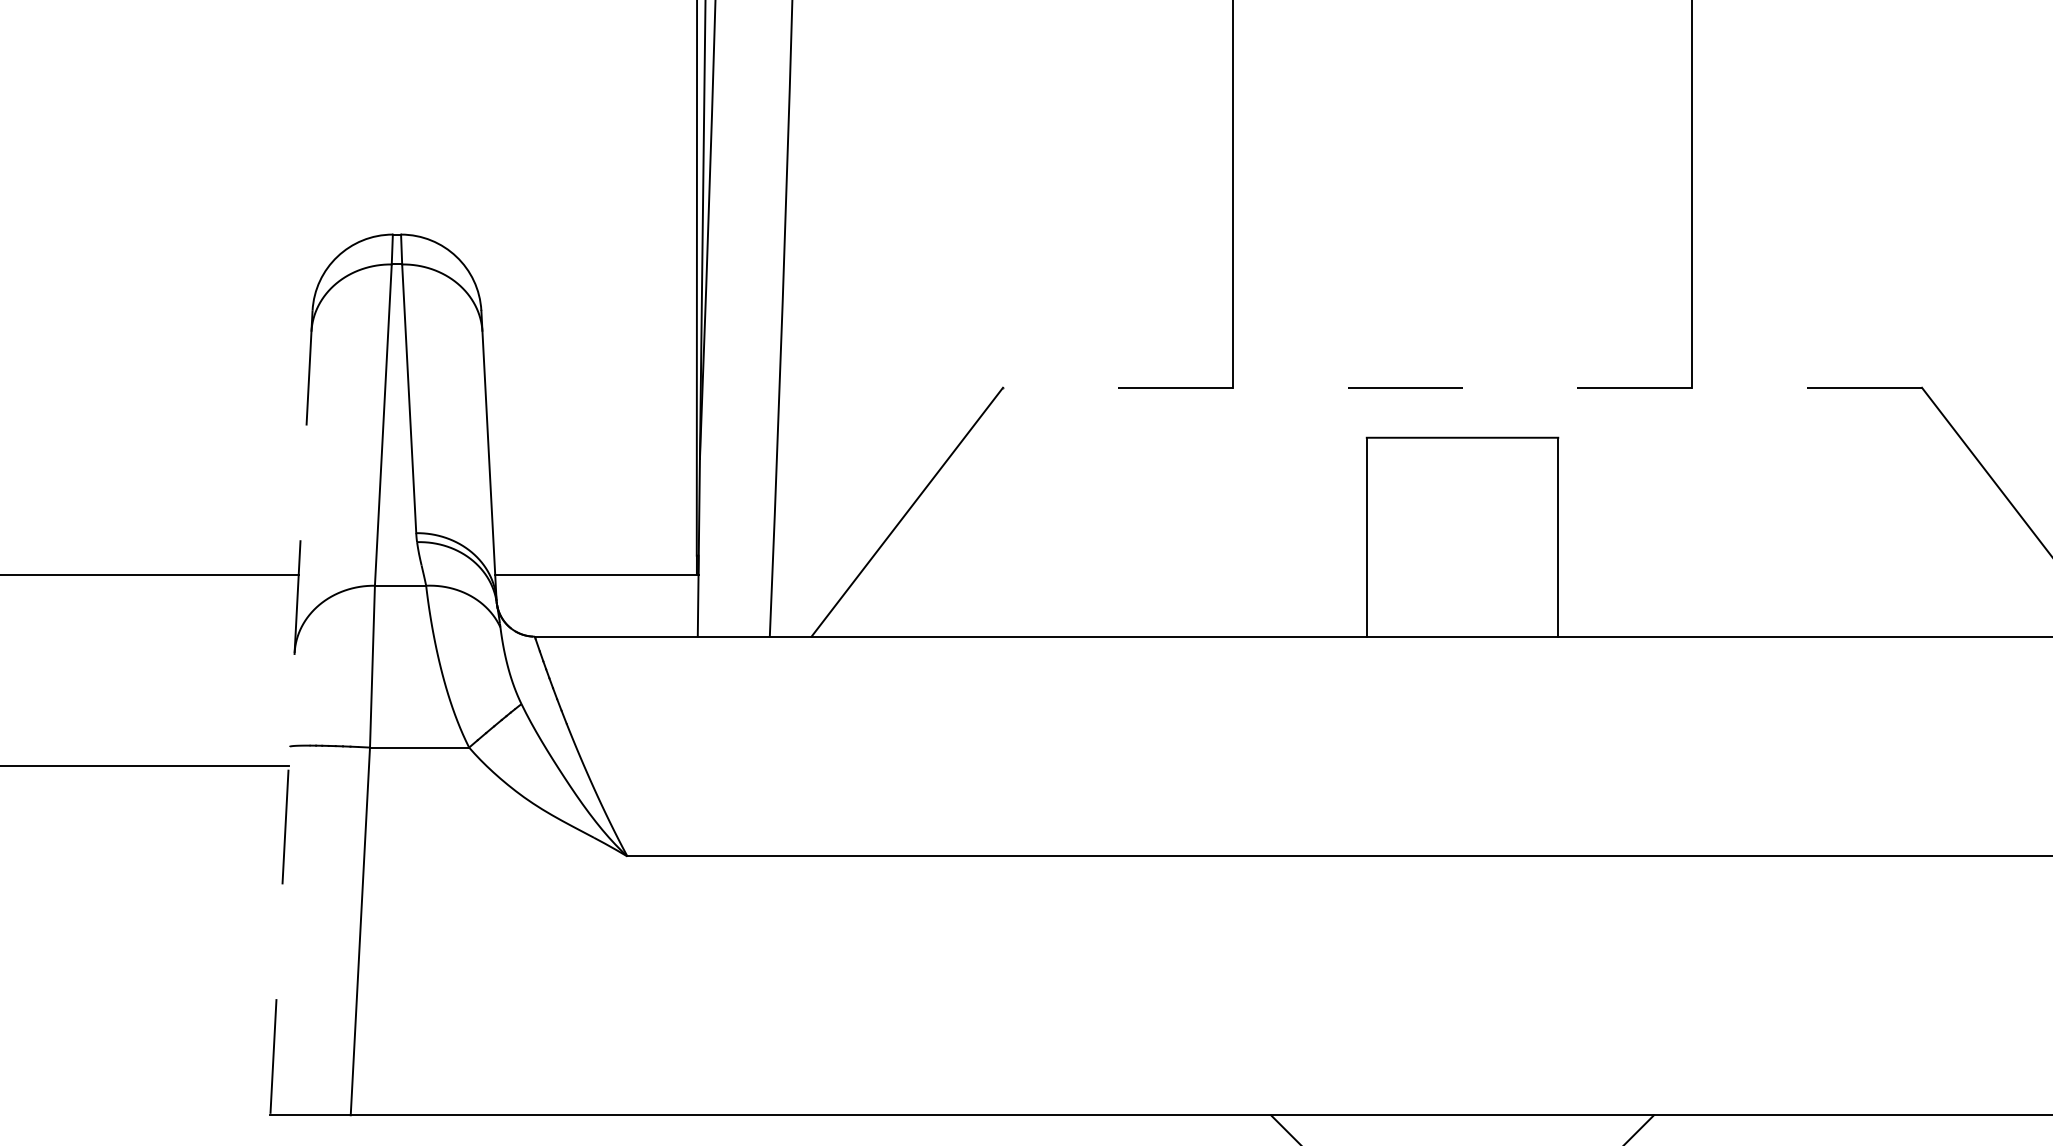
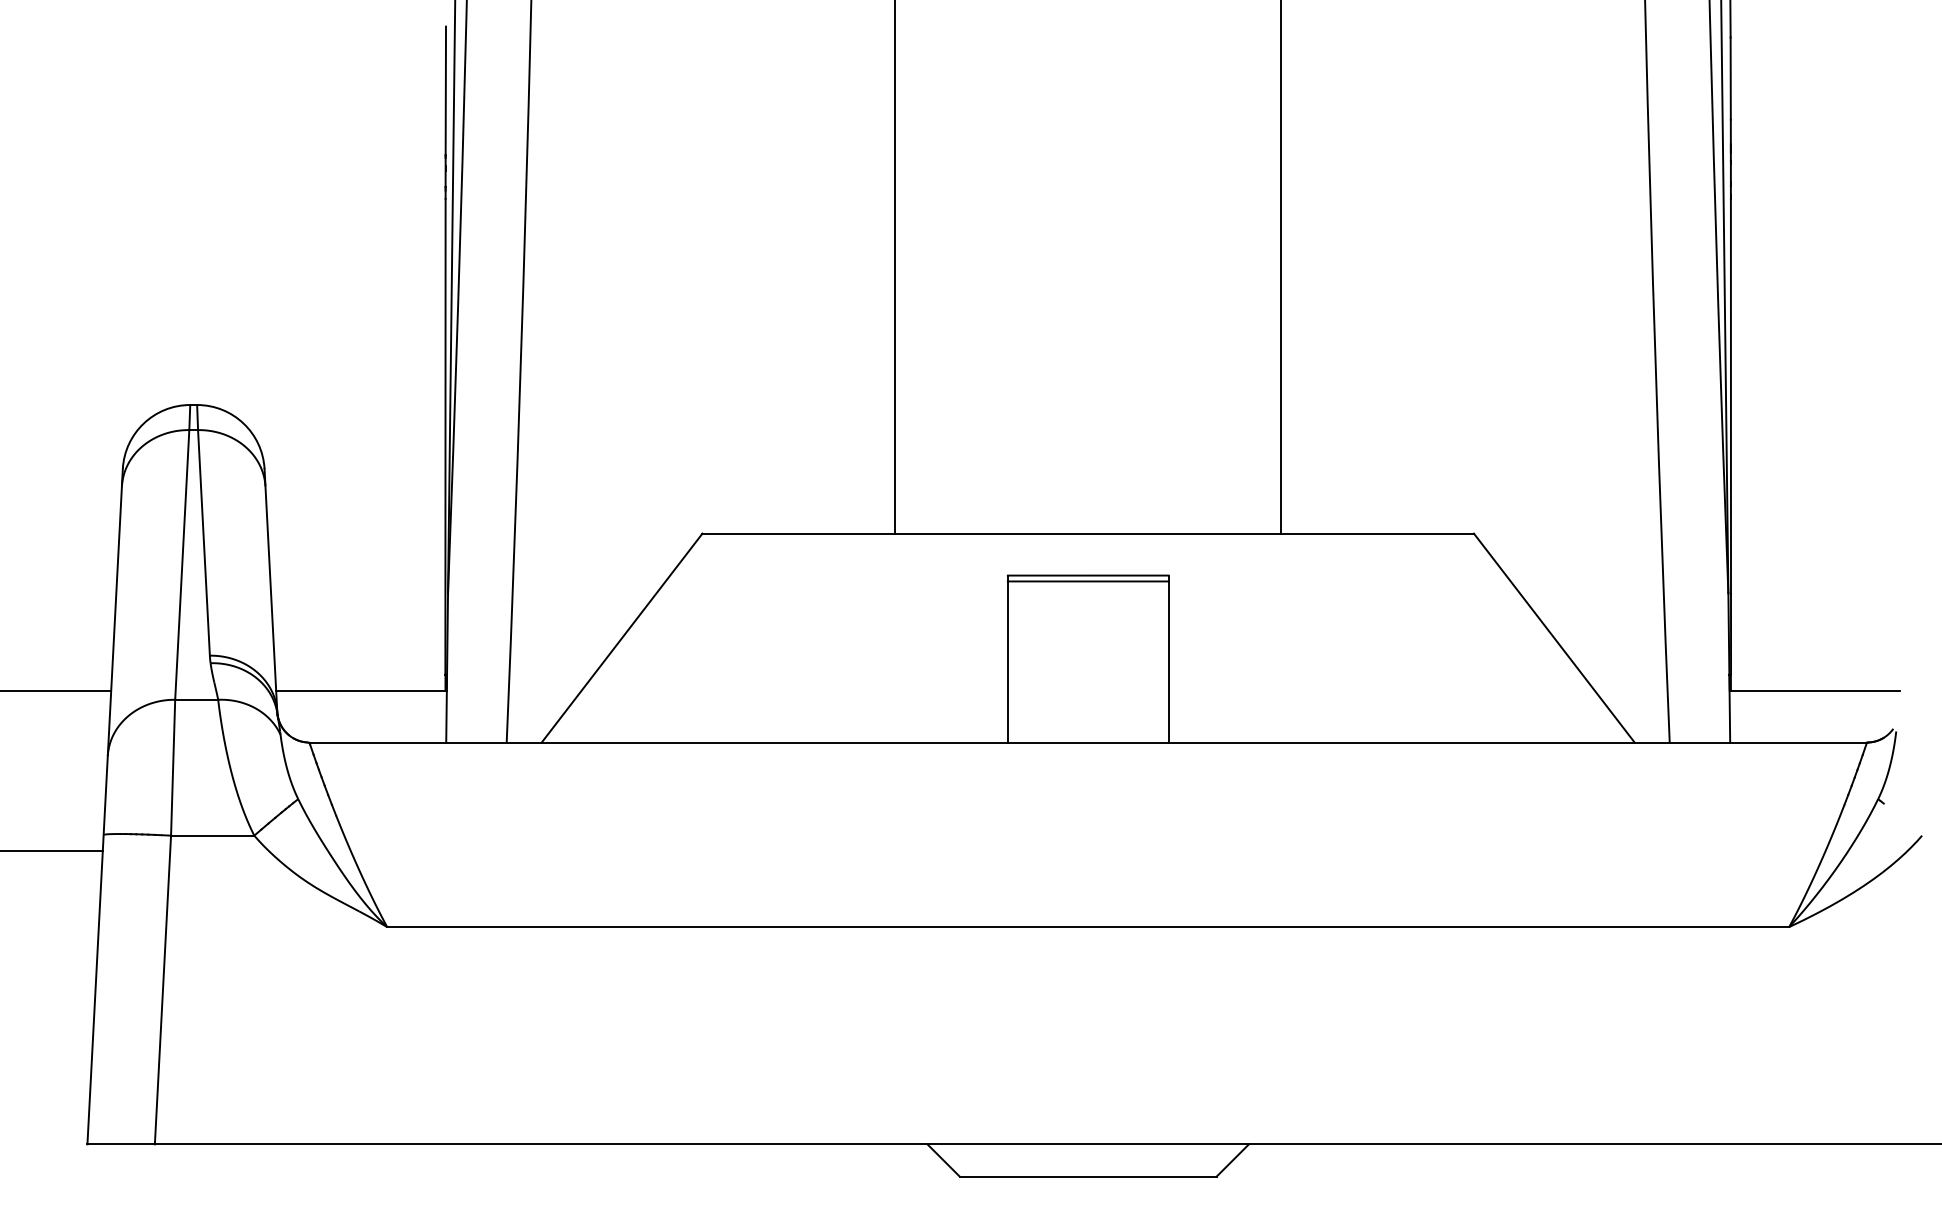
line: (1462, 387) -> (1088, 533), dashed -> solid
line: (1461, 444) -> (1087, 581), added
line: (291, 714) -> (105, 807), dashed -> solid

